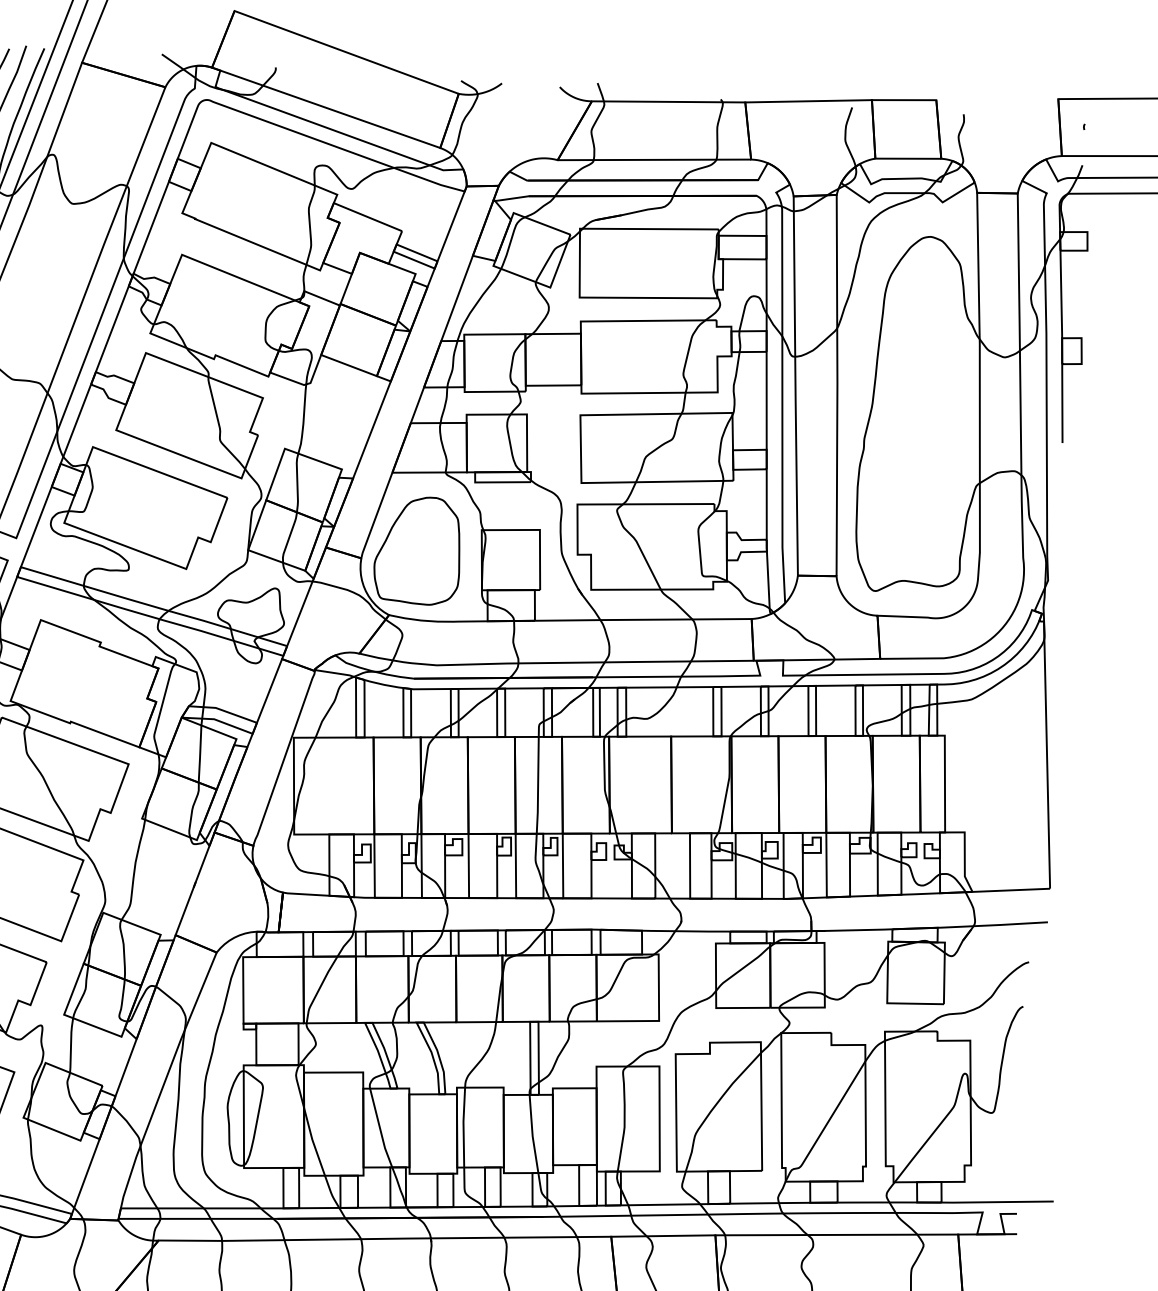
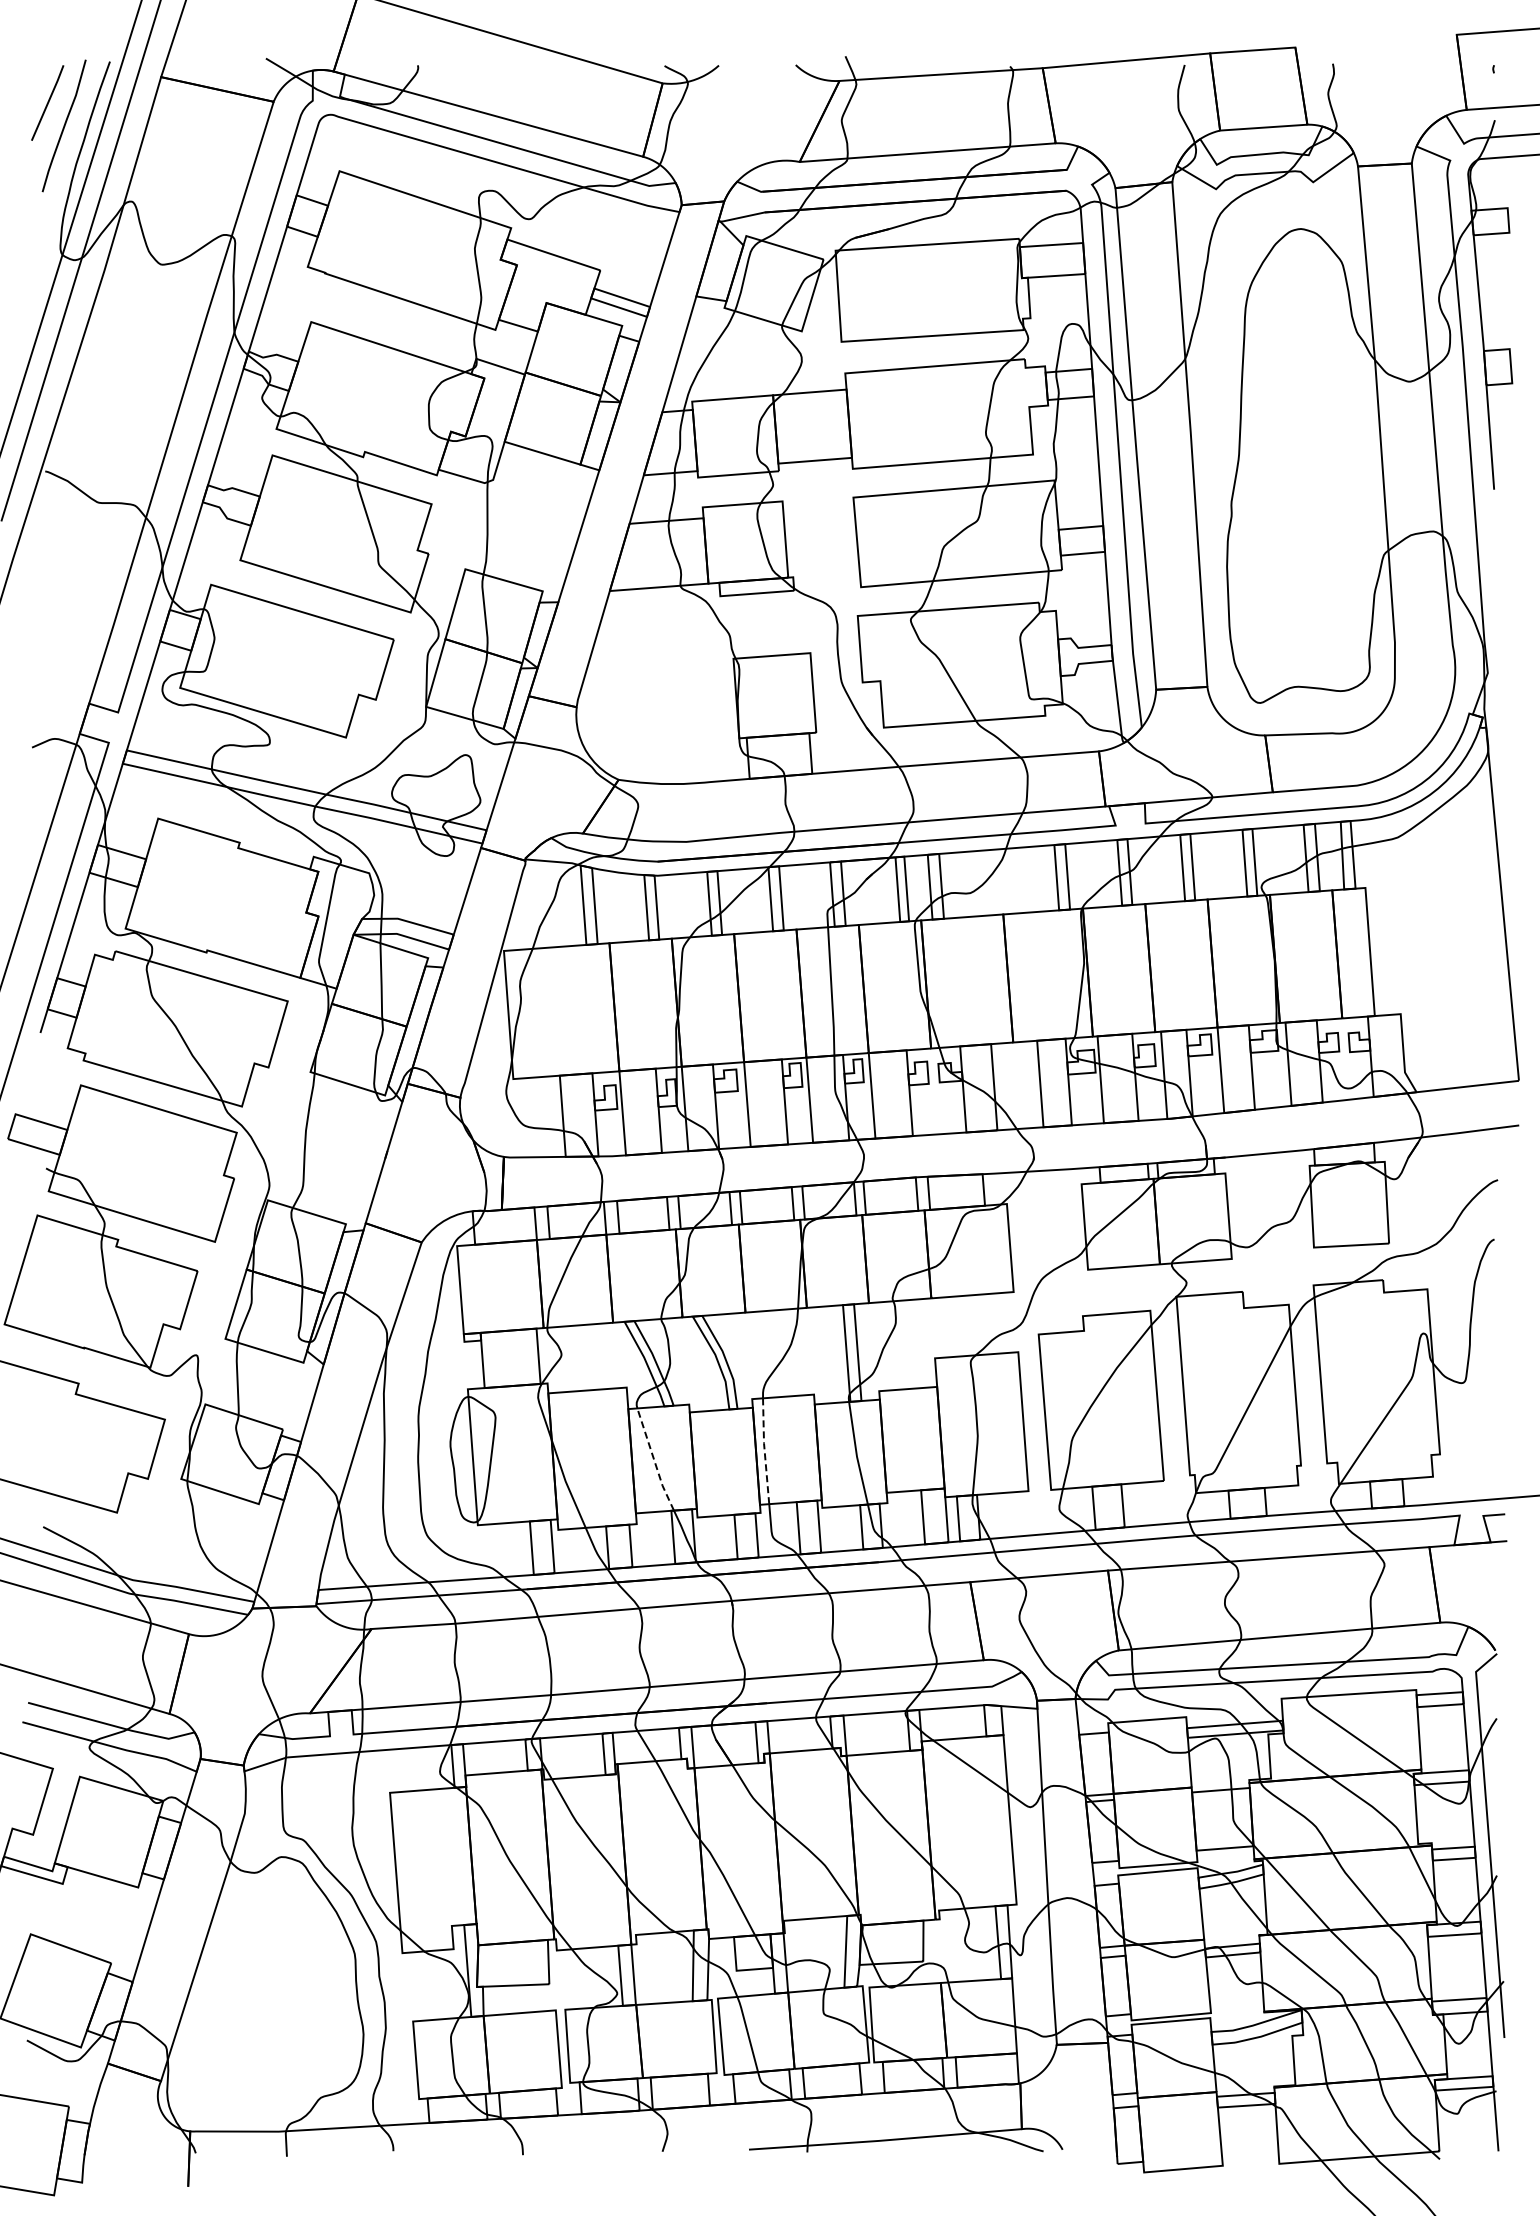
part: (417, 550) -> (650, 691), removed
line: (463, 1126) -> (764, 1450), solid -> dashed
line: (380, 1128) -> (654, 1460), solid -> dashed

